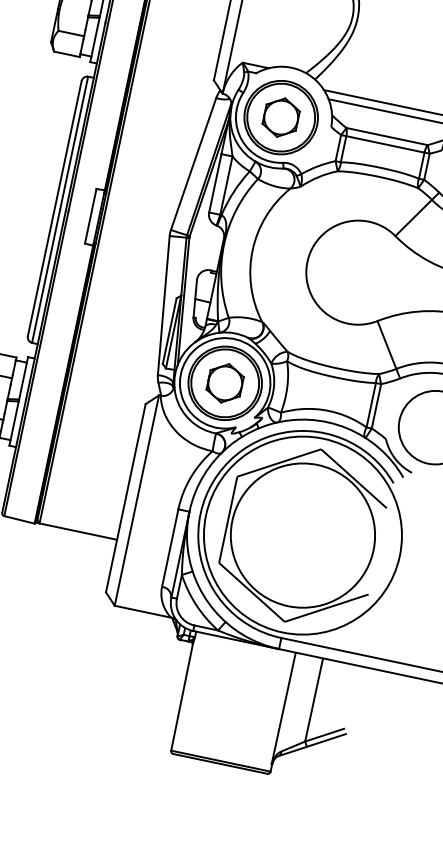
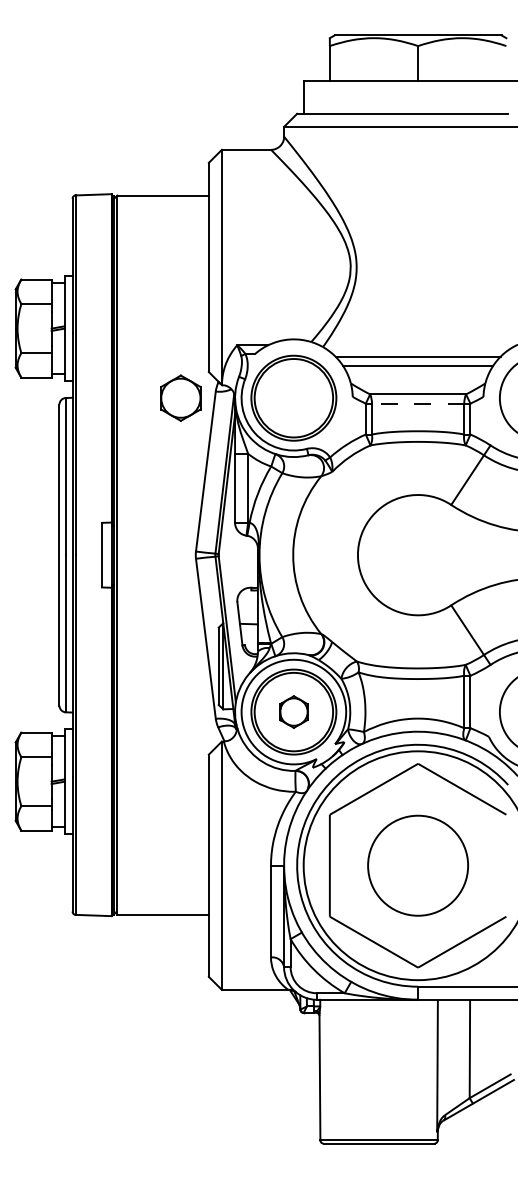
part: (281, 116) -> (180, 397), moved
line: (384, 144) -> (417, 403), solid -> dashed
part: (224, 382) -> (293, 711), size x0.7
circle: (302, 535) -> (417, 865), size x0.6

